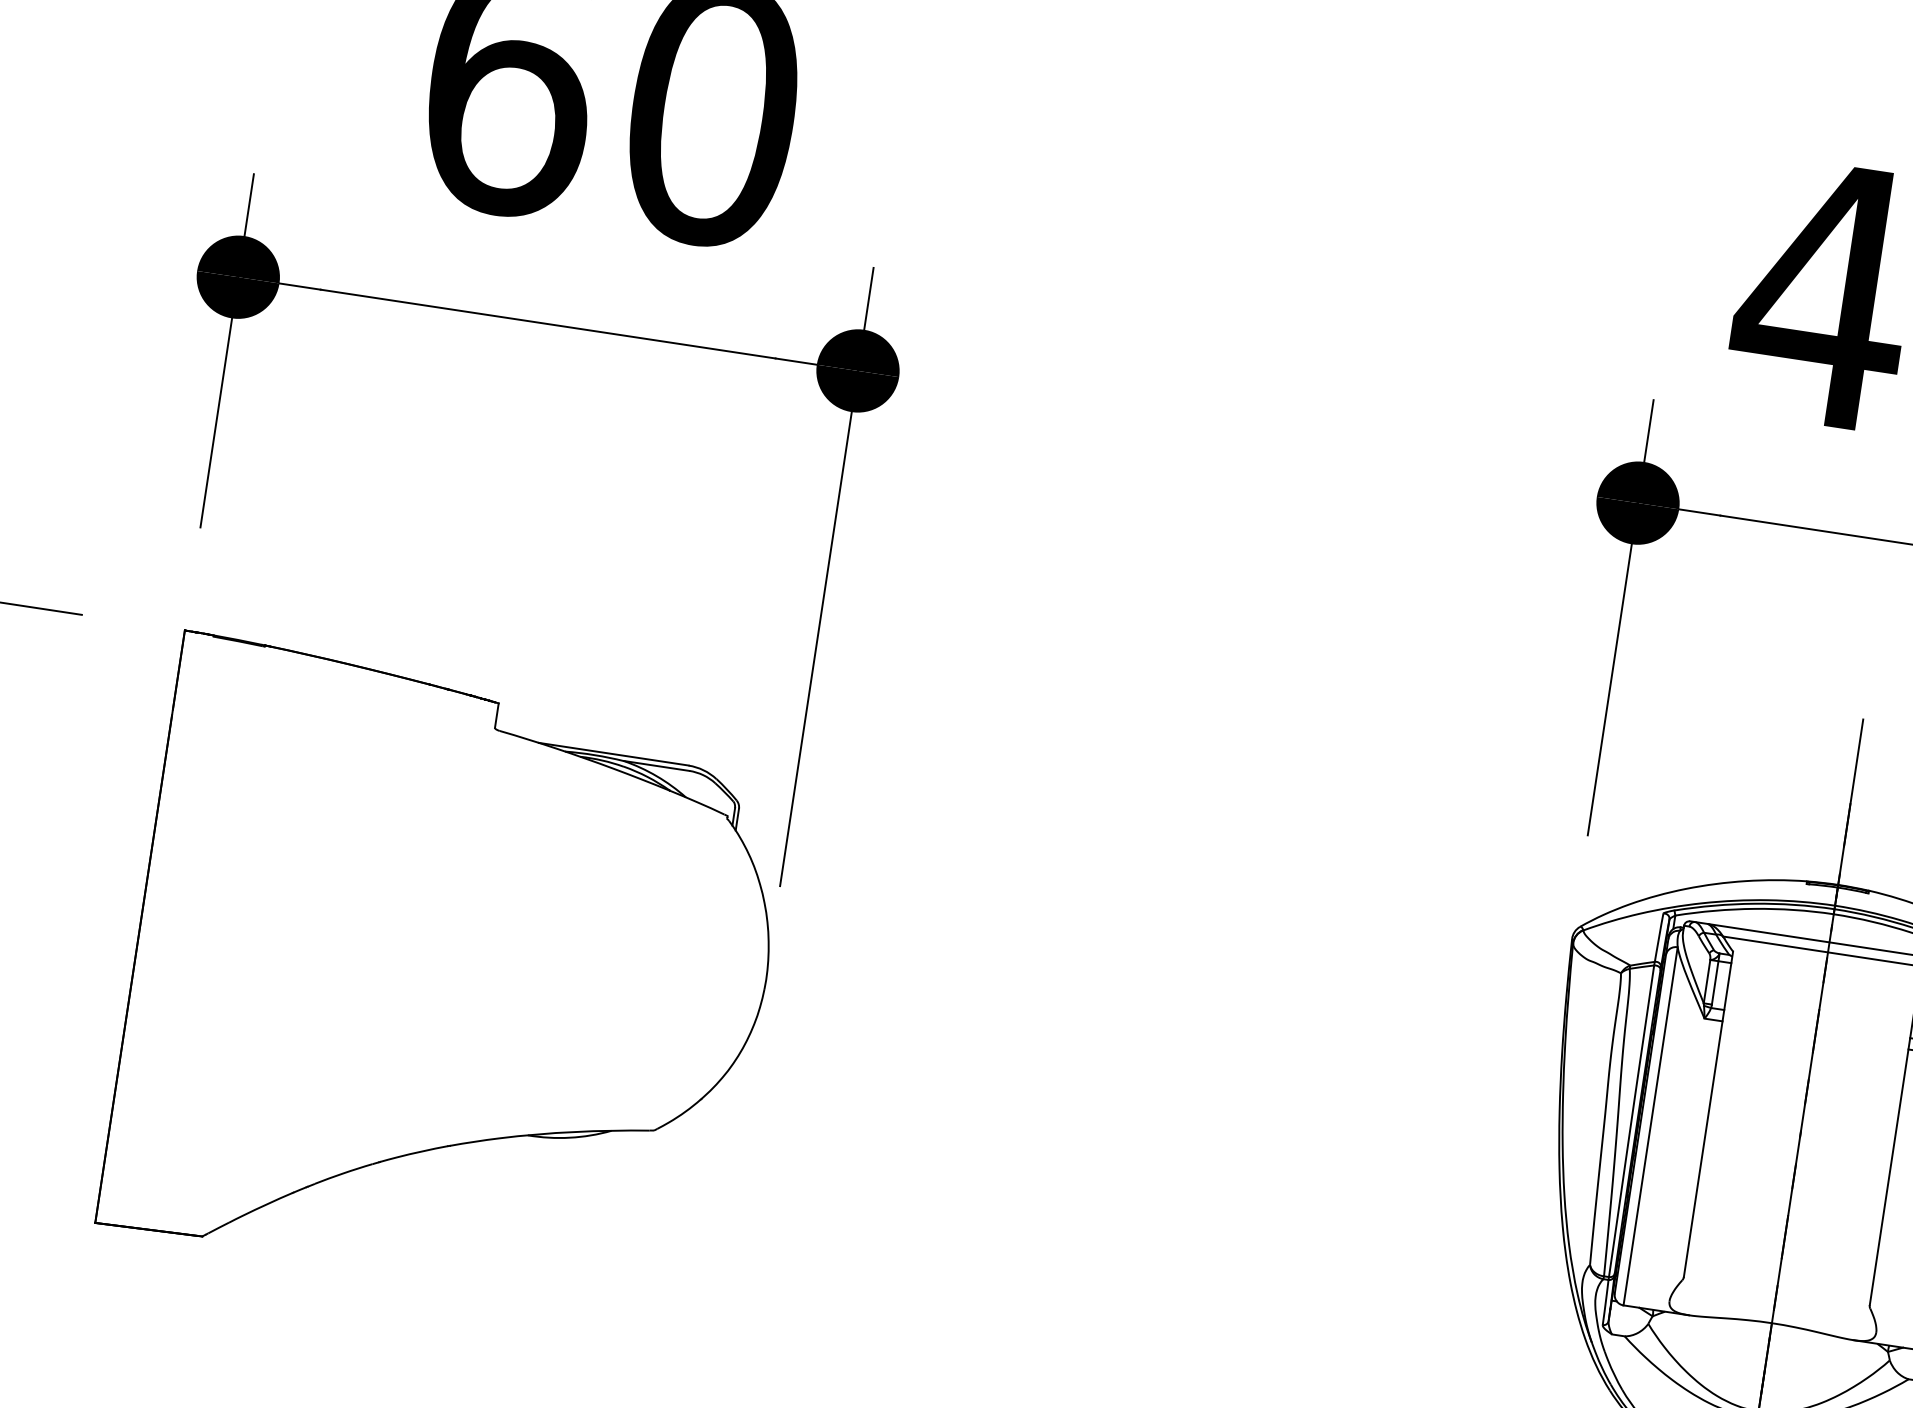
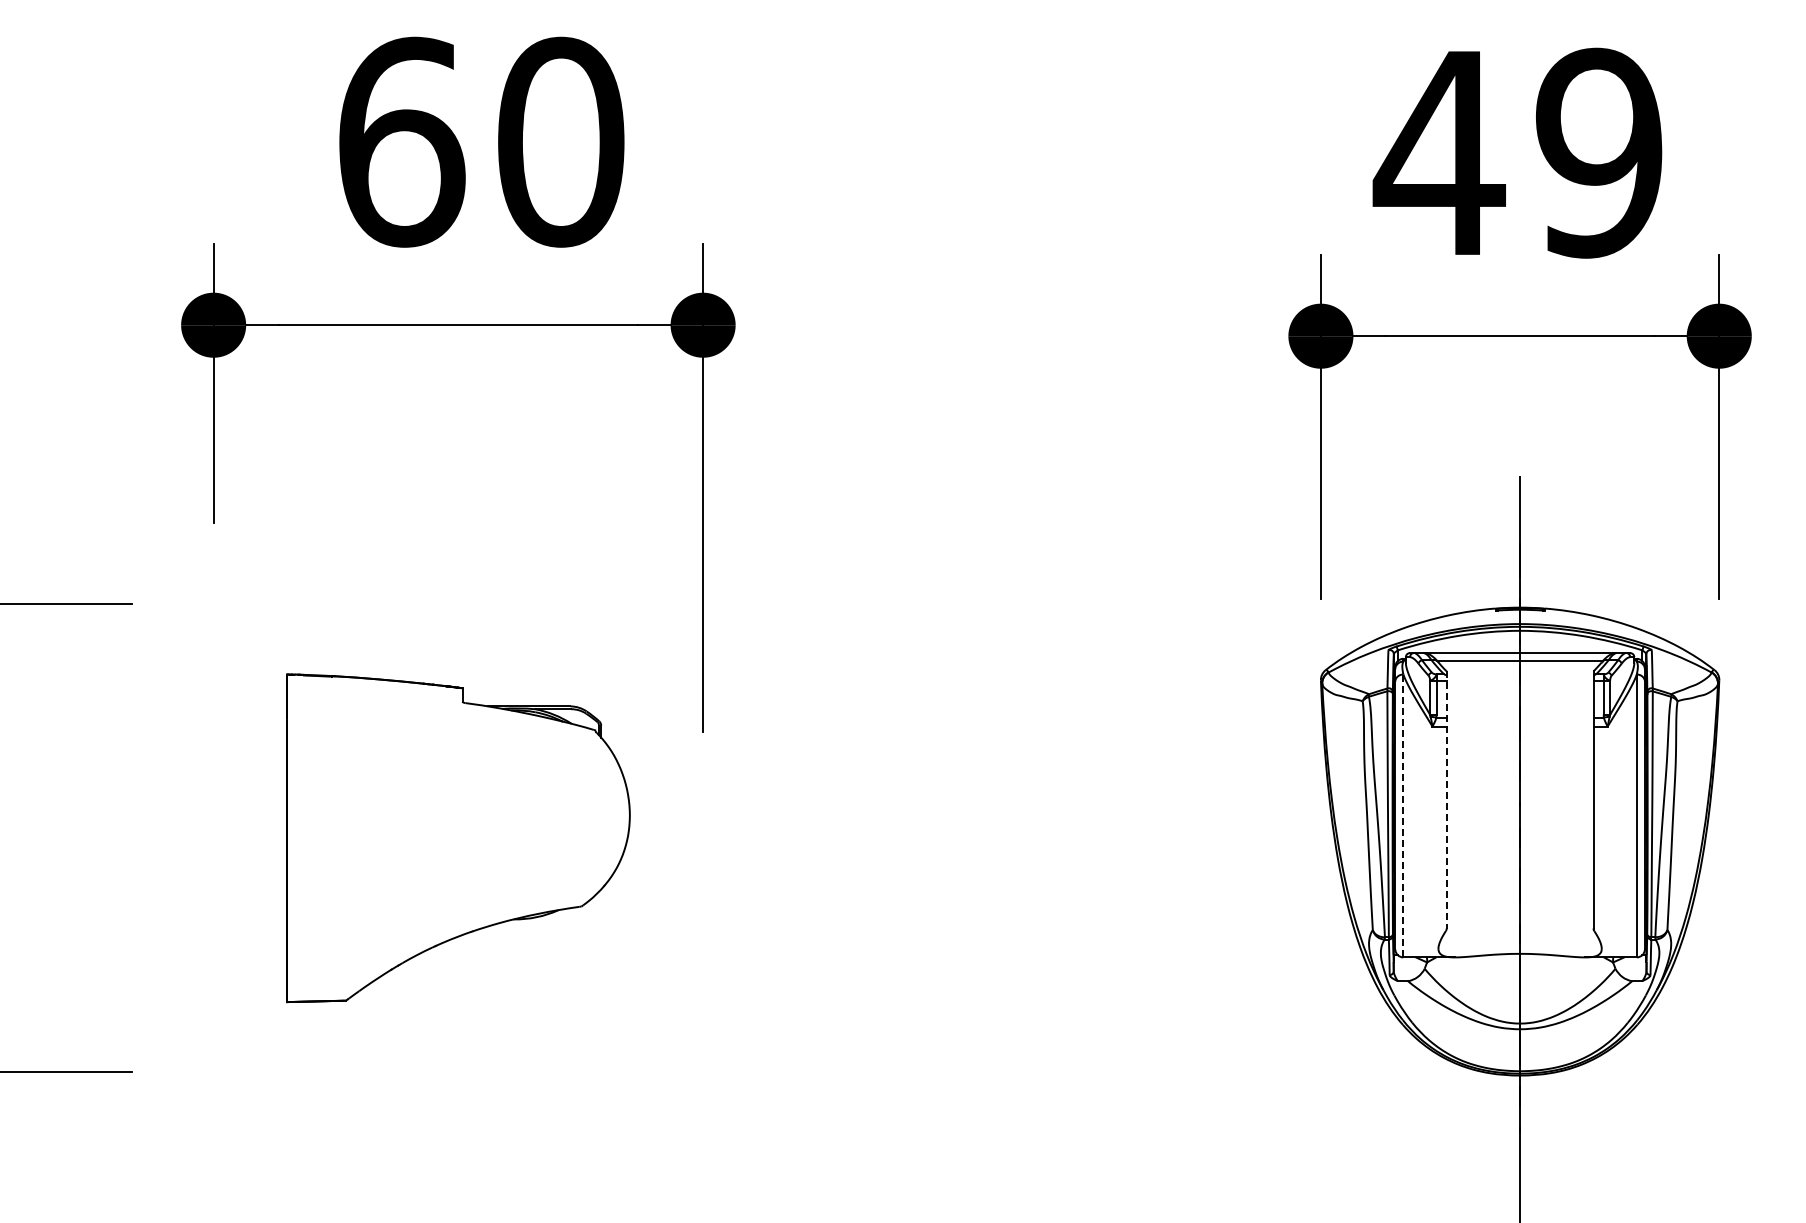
part: (450, 973) -> (458, 838), size x0.7
line: (1708, 1113) -> (1446, 799), solid -> dashed
line: (1650, 1125) -> (1403, 815), solid -> dashed

